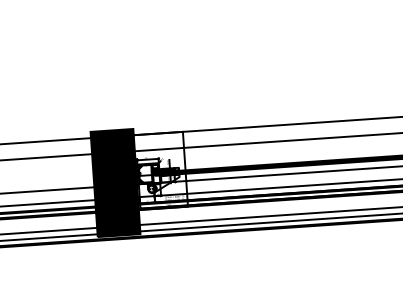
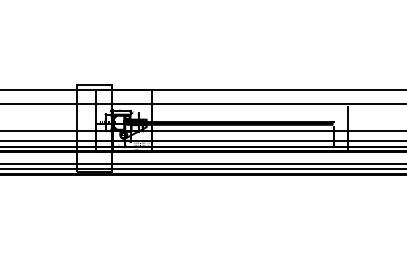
fill: (114, 183) -> (93, 128), removed

